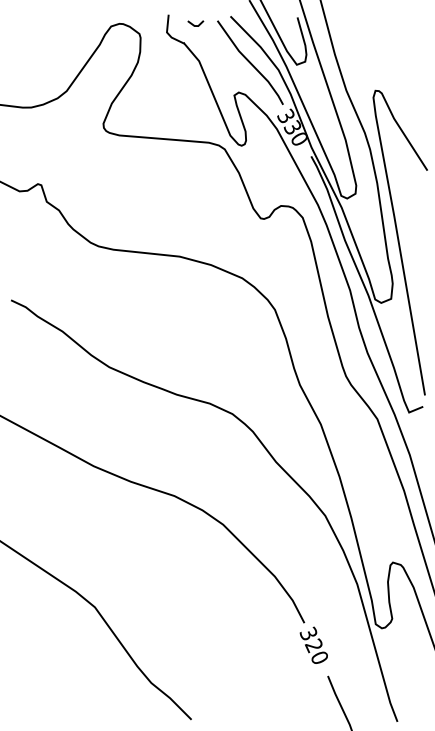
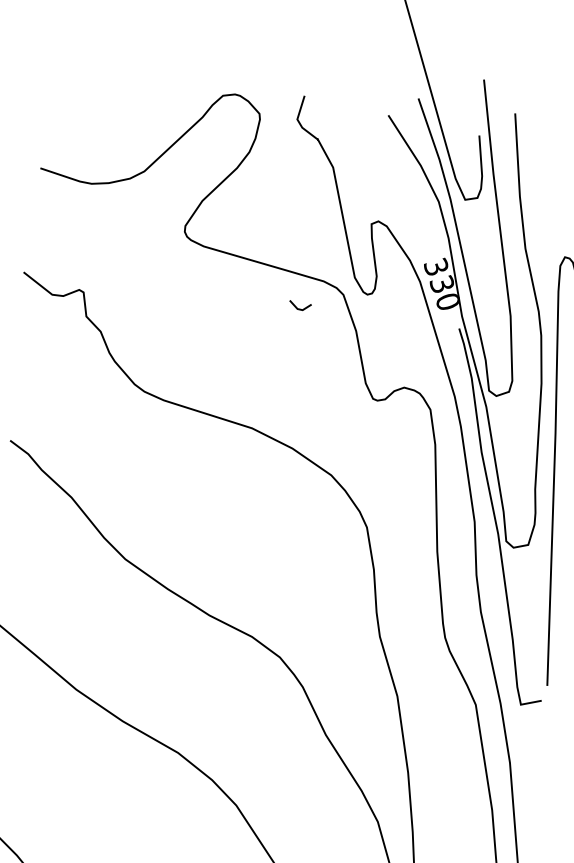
line: (194, 24) -> (297, 306), moved
line: (250, 62) -> (402, 183), removed

